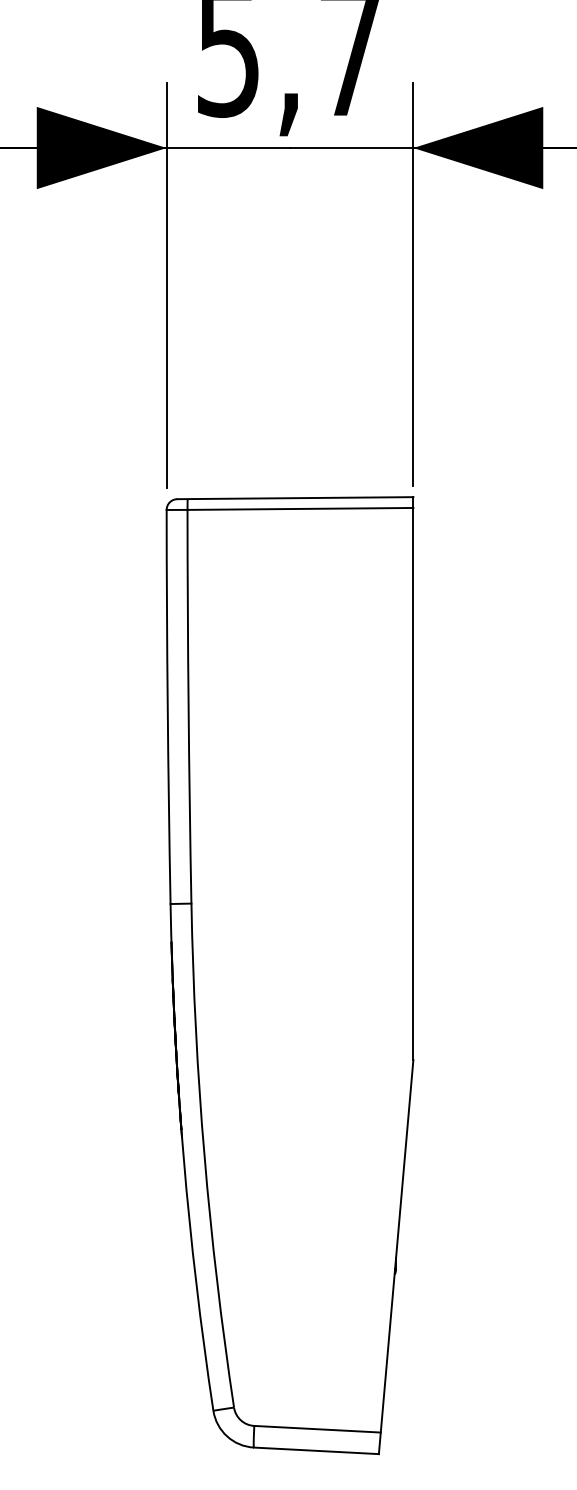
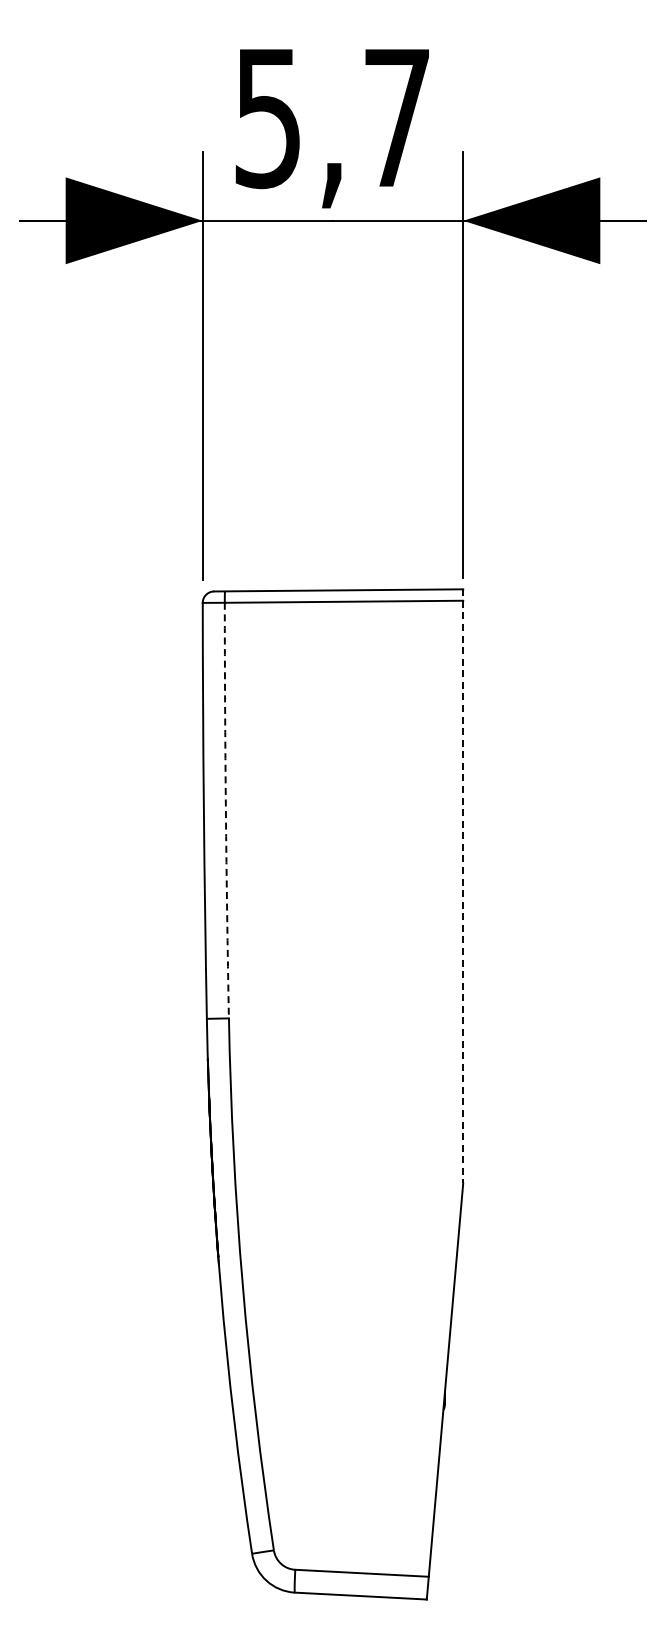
arc: (188, 706) -> (225, 810), solid -> dashed
line: (413, 778) -> (463, 886), solid -> dashed

